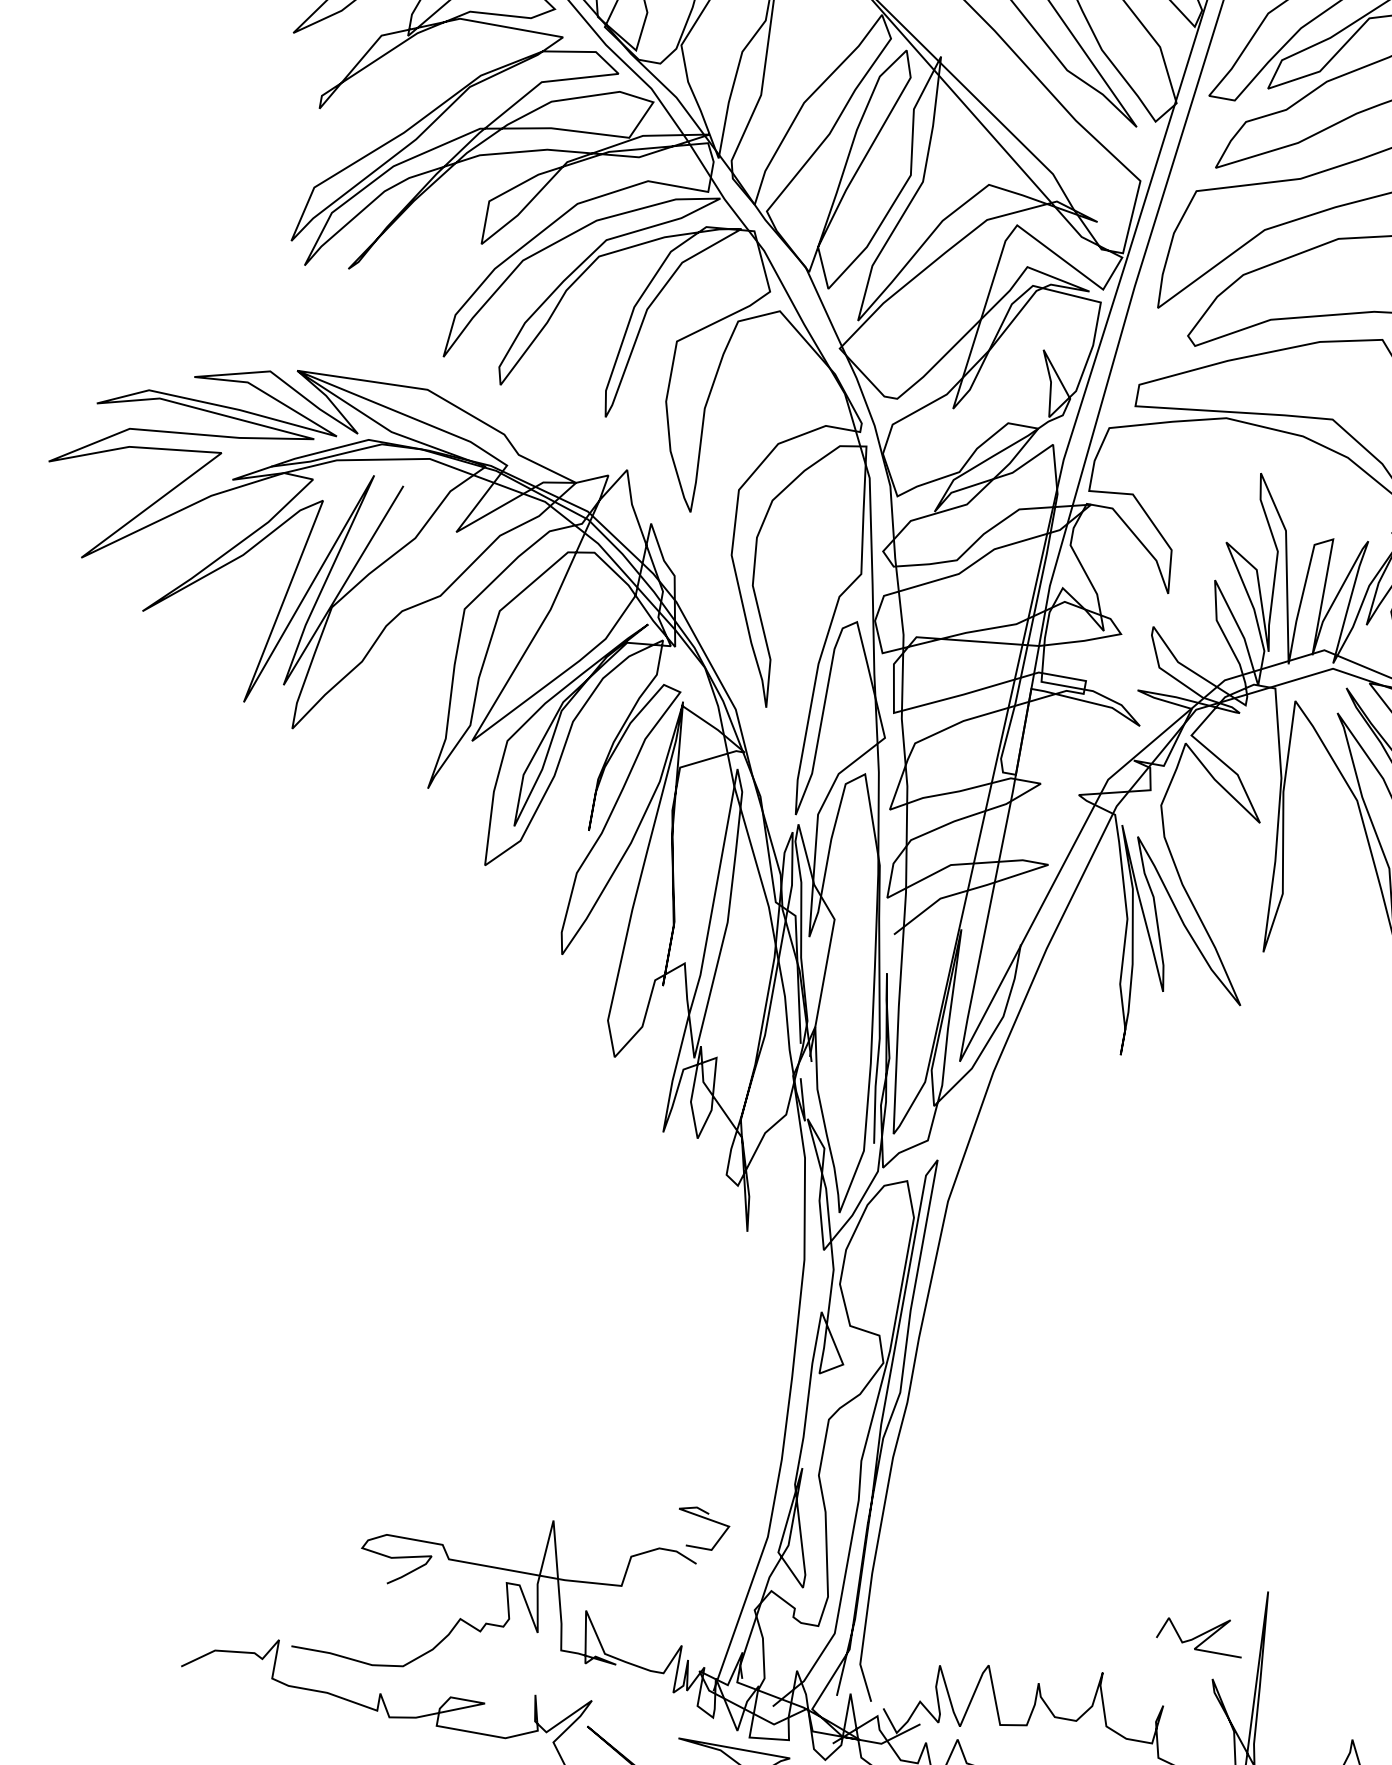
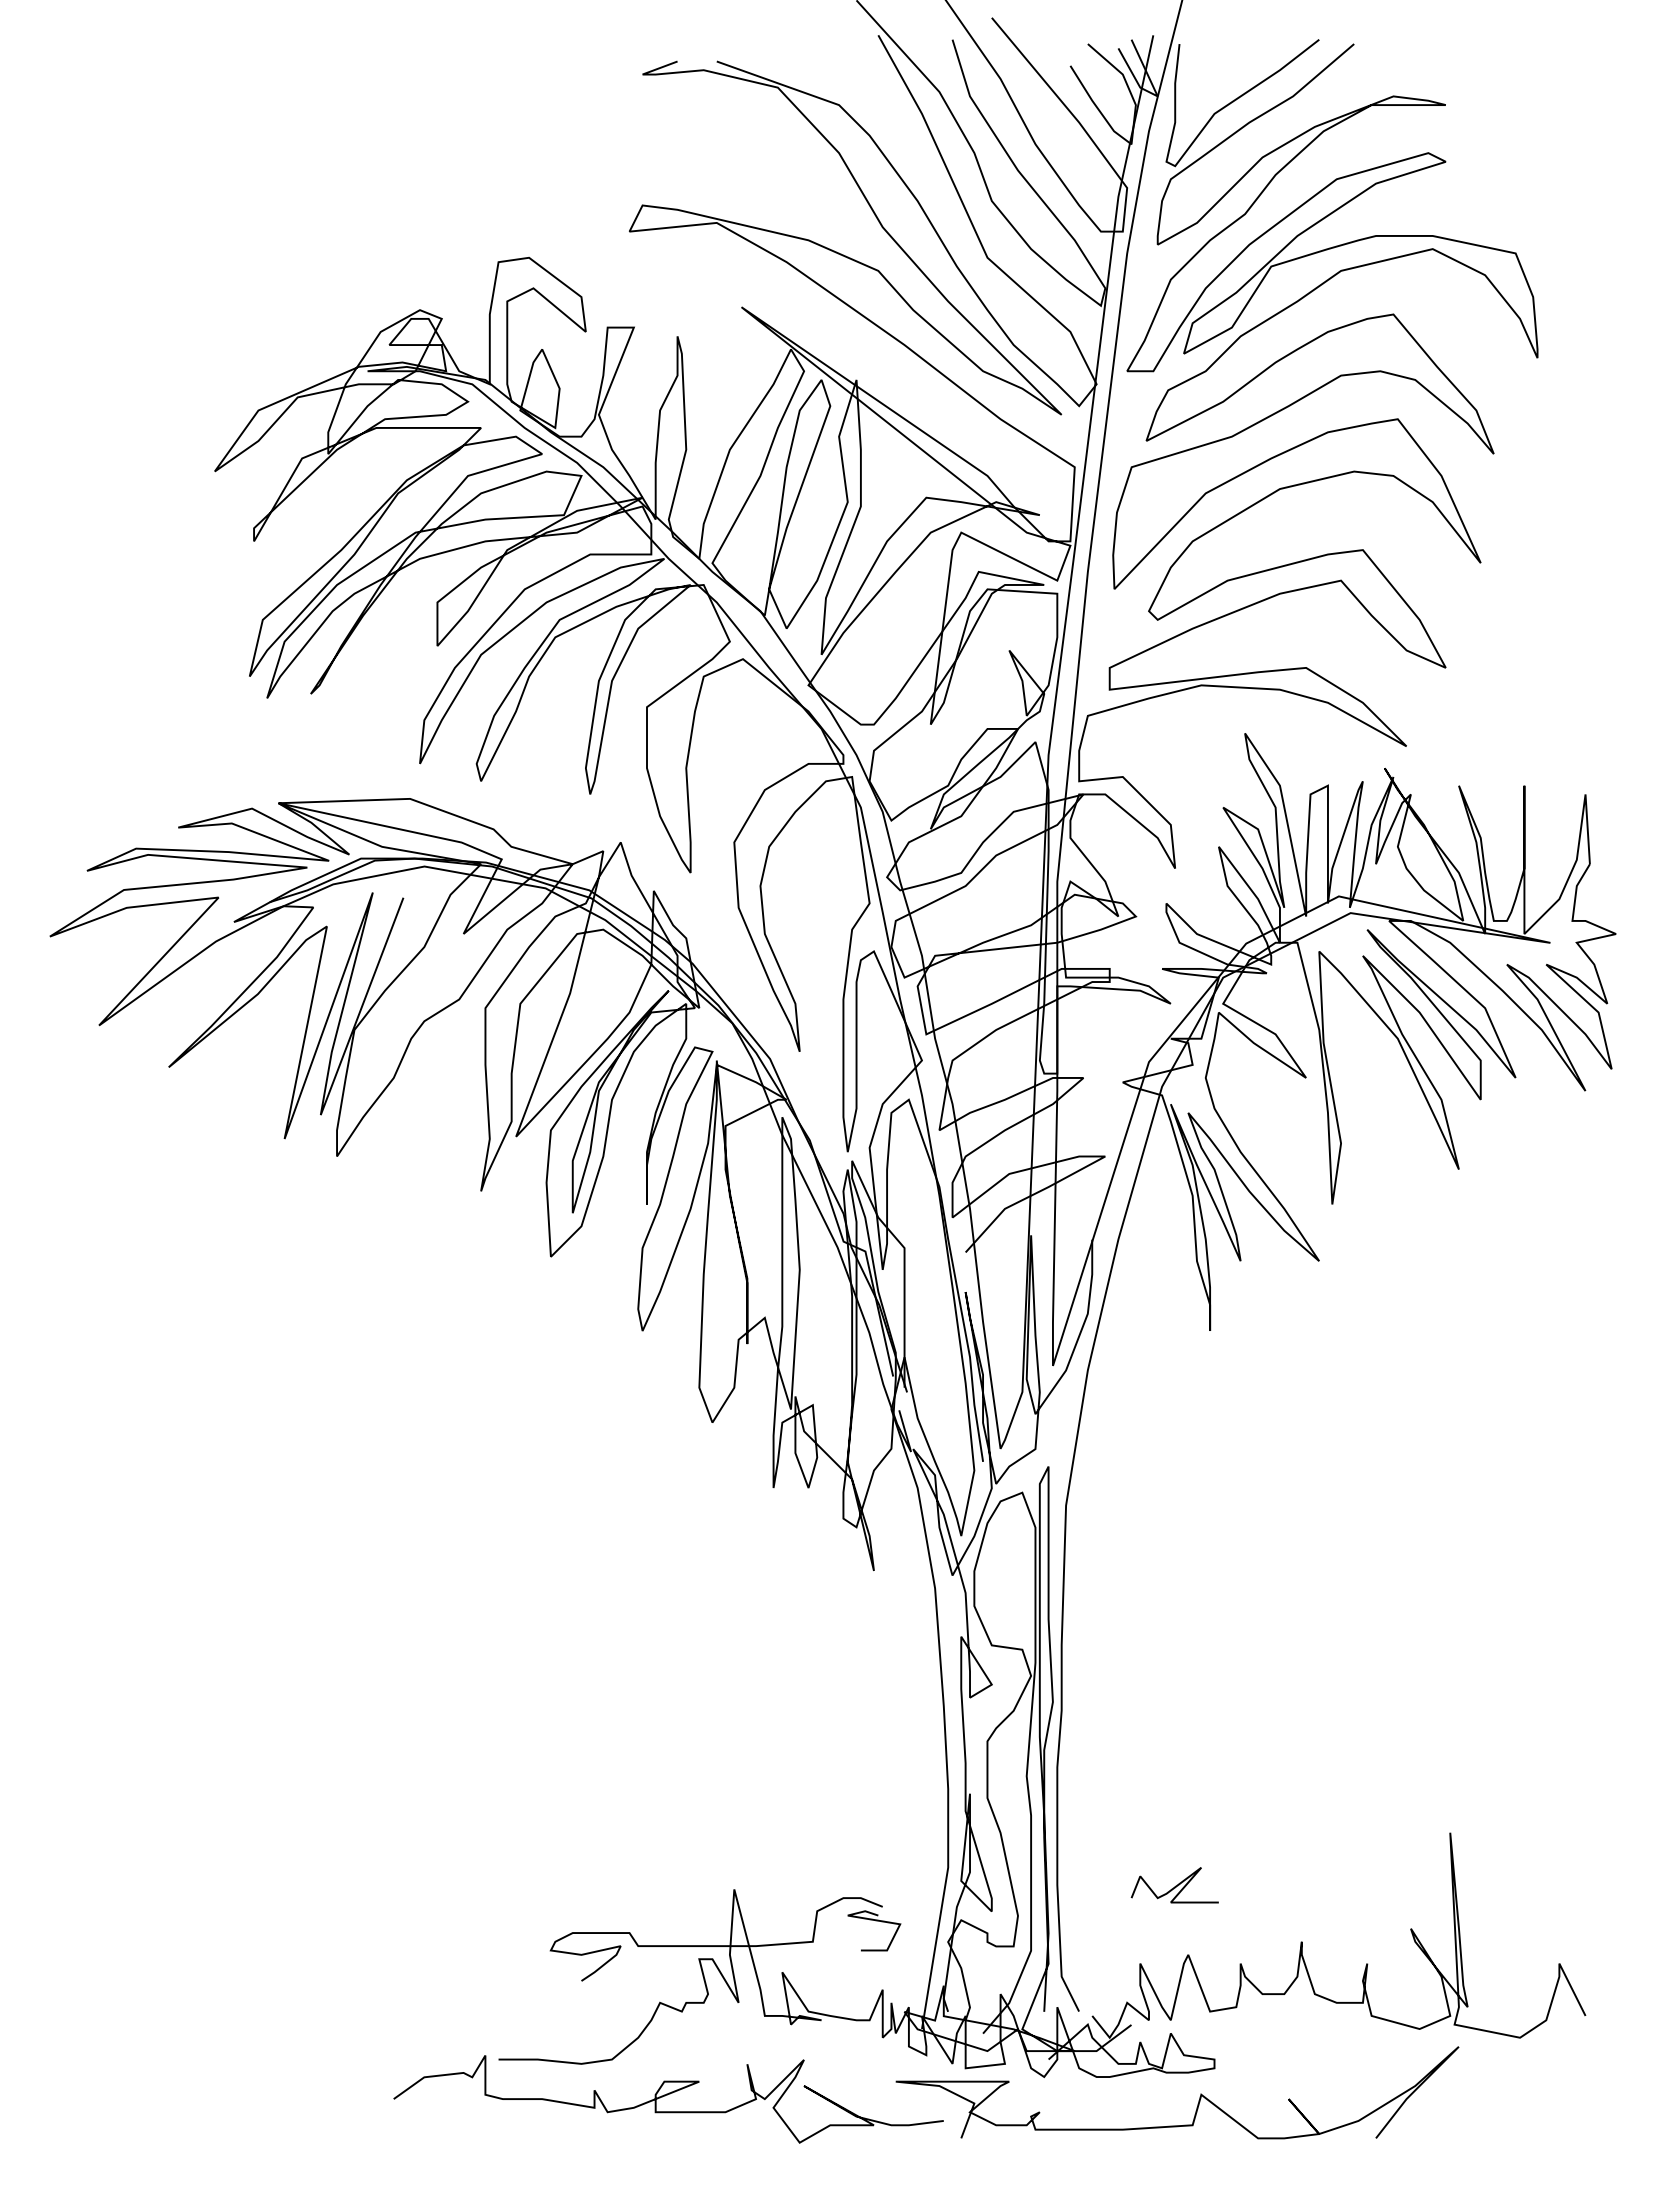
curve: (705, 1519) -> (875, 1921), moved
curve: (1202, 1633) -> (1175, 1885), moved

